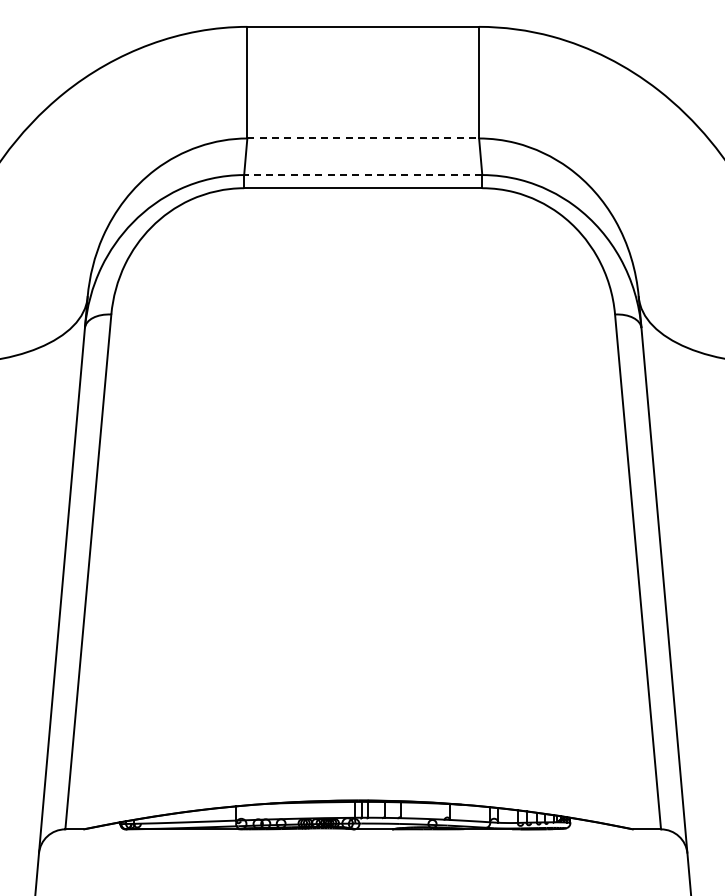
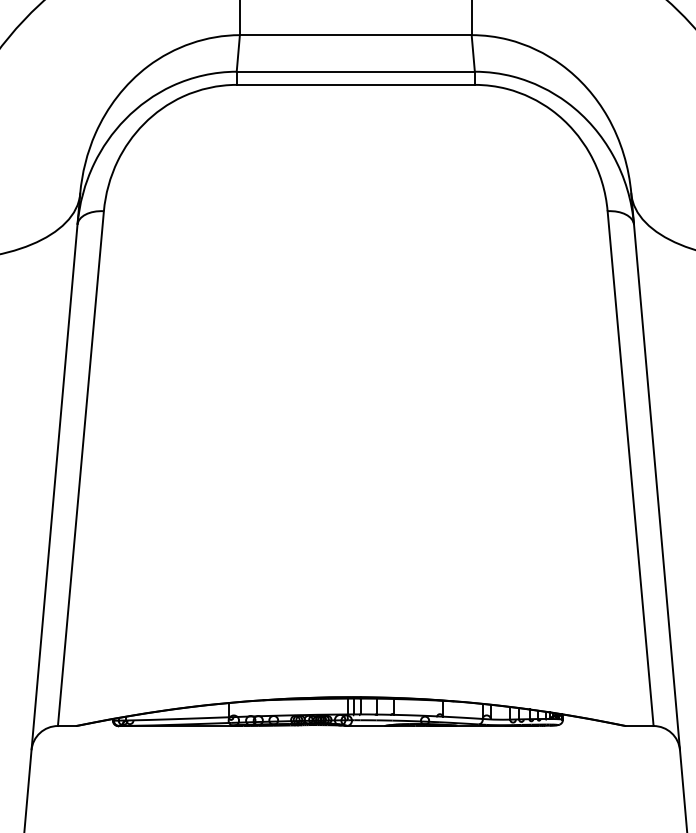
line: (363, 138) -> (356, 35), dashed -> solid
line: (362, 175) -> (355, 72), dashed -> solid

